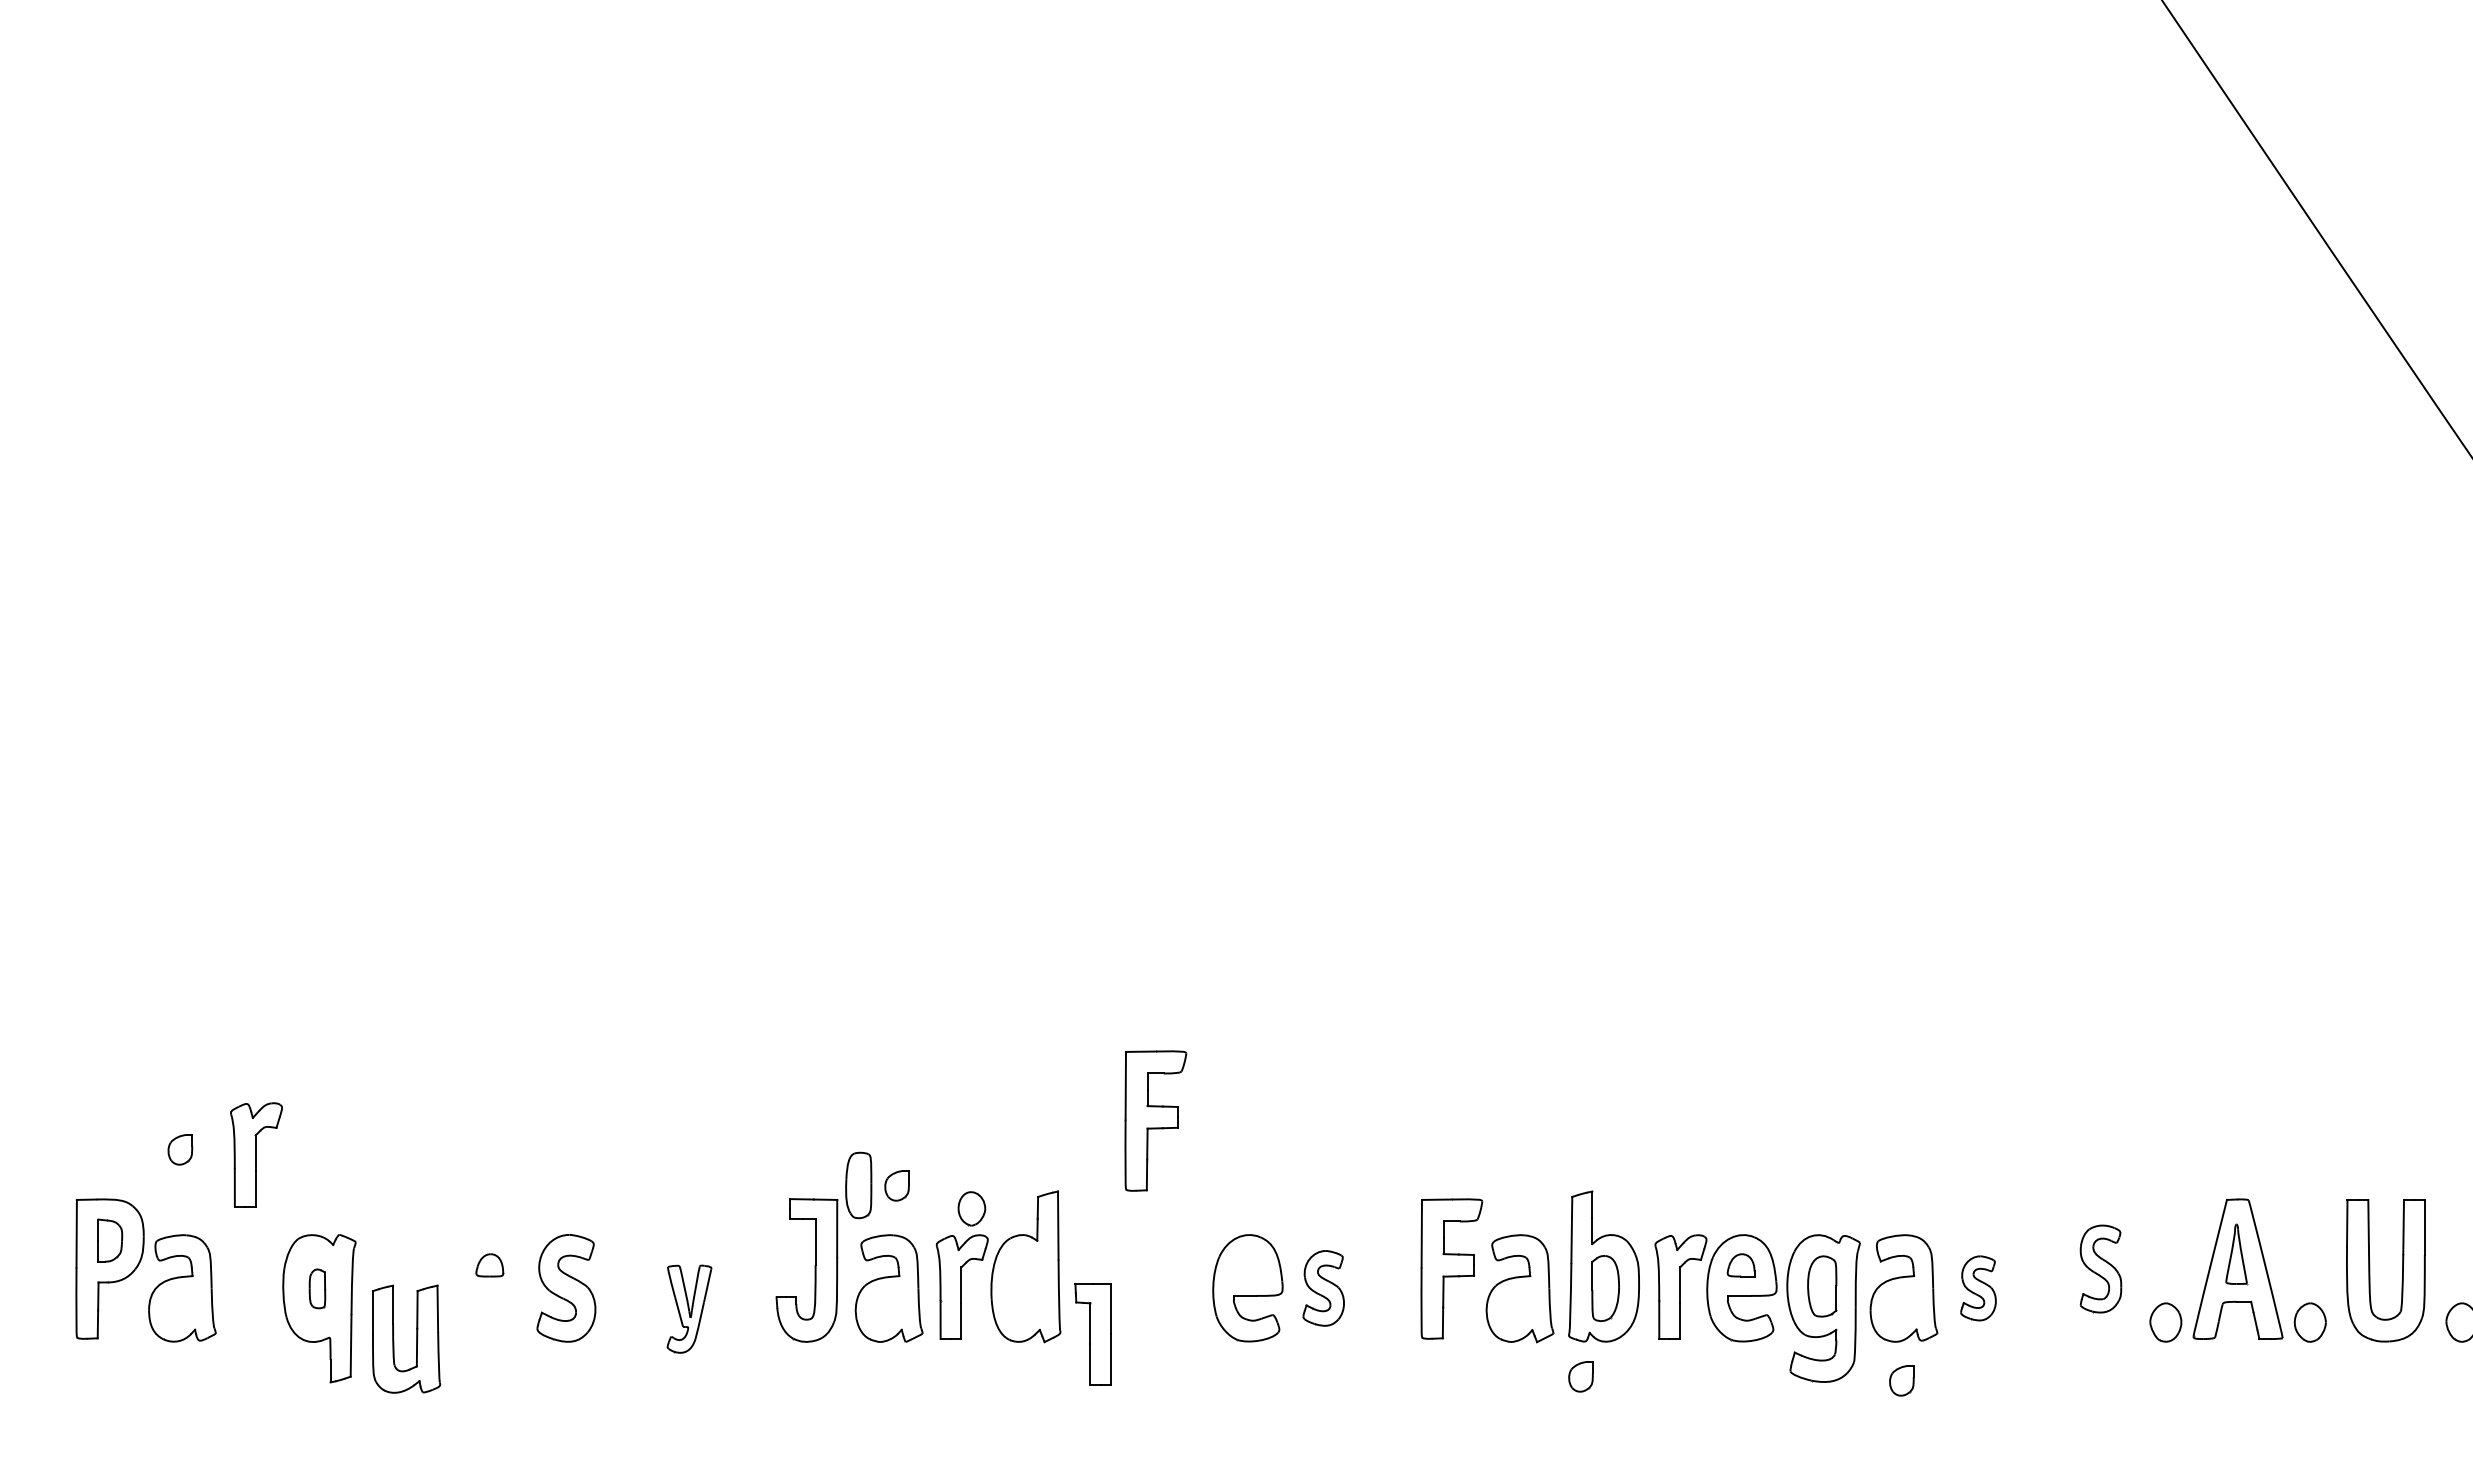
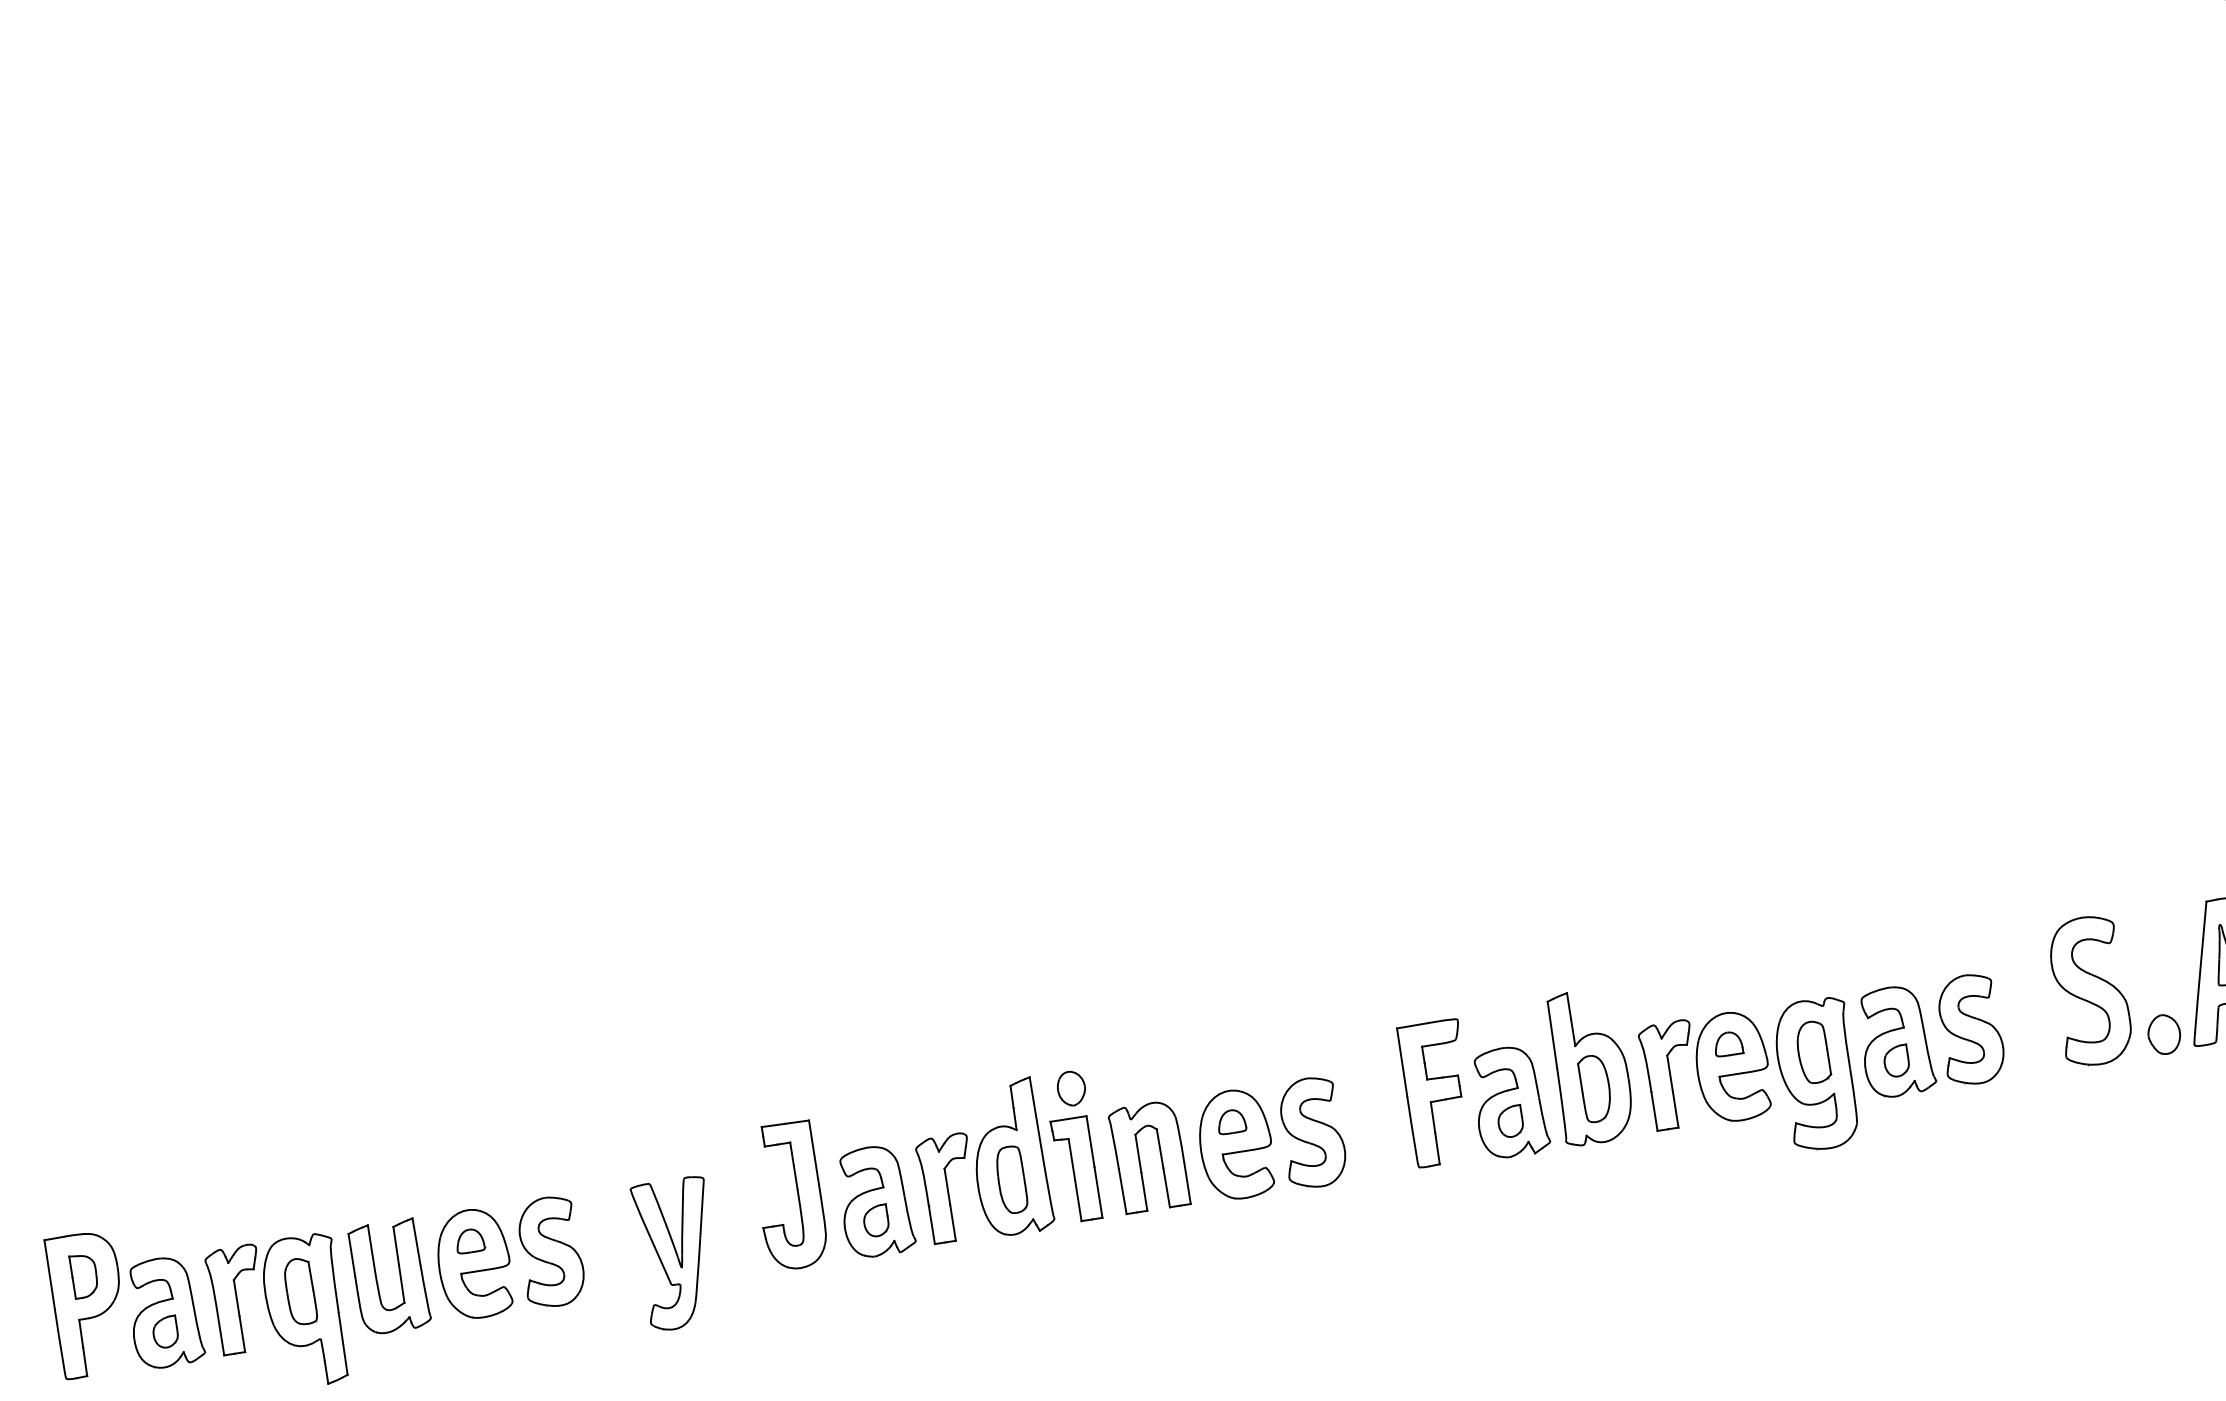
part: (1155, 1120) -> (1116, 990), removed
part: (180, 1149) -> (165, 1332), moved
part: (256, 1154) -> (237, 1299), moved
part: (858, 1185) -> (1011, 1180), moved
part: (896, 1185) -> (875, 1220), moved
part: (971, 1208) -> (1071, 1088), moved
part: (1247, 1265) -> (1231, 1121), added
part: (2100, 1268) -> (2090, 990), size x1.67
part: (1152, 1286) -> (1139, 1157), added
part: (317, 1288) -> (300, 1291), size x1.67
part: (490, 1288) -> (474, 1264), added
part: (1323, 1288) -> (1311, 1133), size x1.43
part: (1978, 1288) -> (1970, 1029), size x1.67
part: (689, 1308) -> (677, 1252), size x1.67
part: (1092, 1334) -> (1075, 1170), moved
part: (416, 1338) -> (399, 1274), moved
part: (1580, 1376) -> (1510, 1121), moved
part: (1901, 1380) -> (1896, 1061), moved

